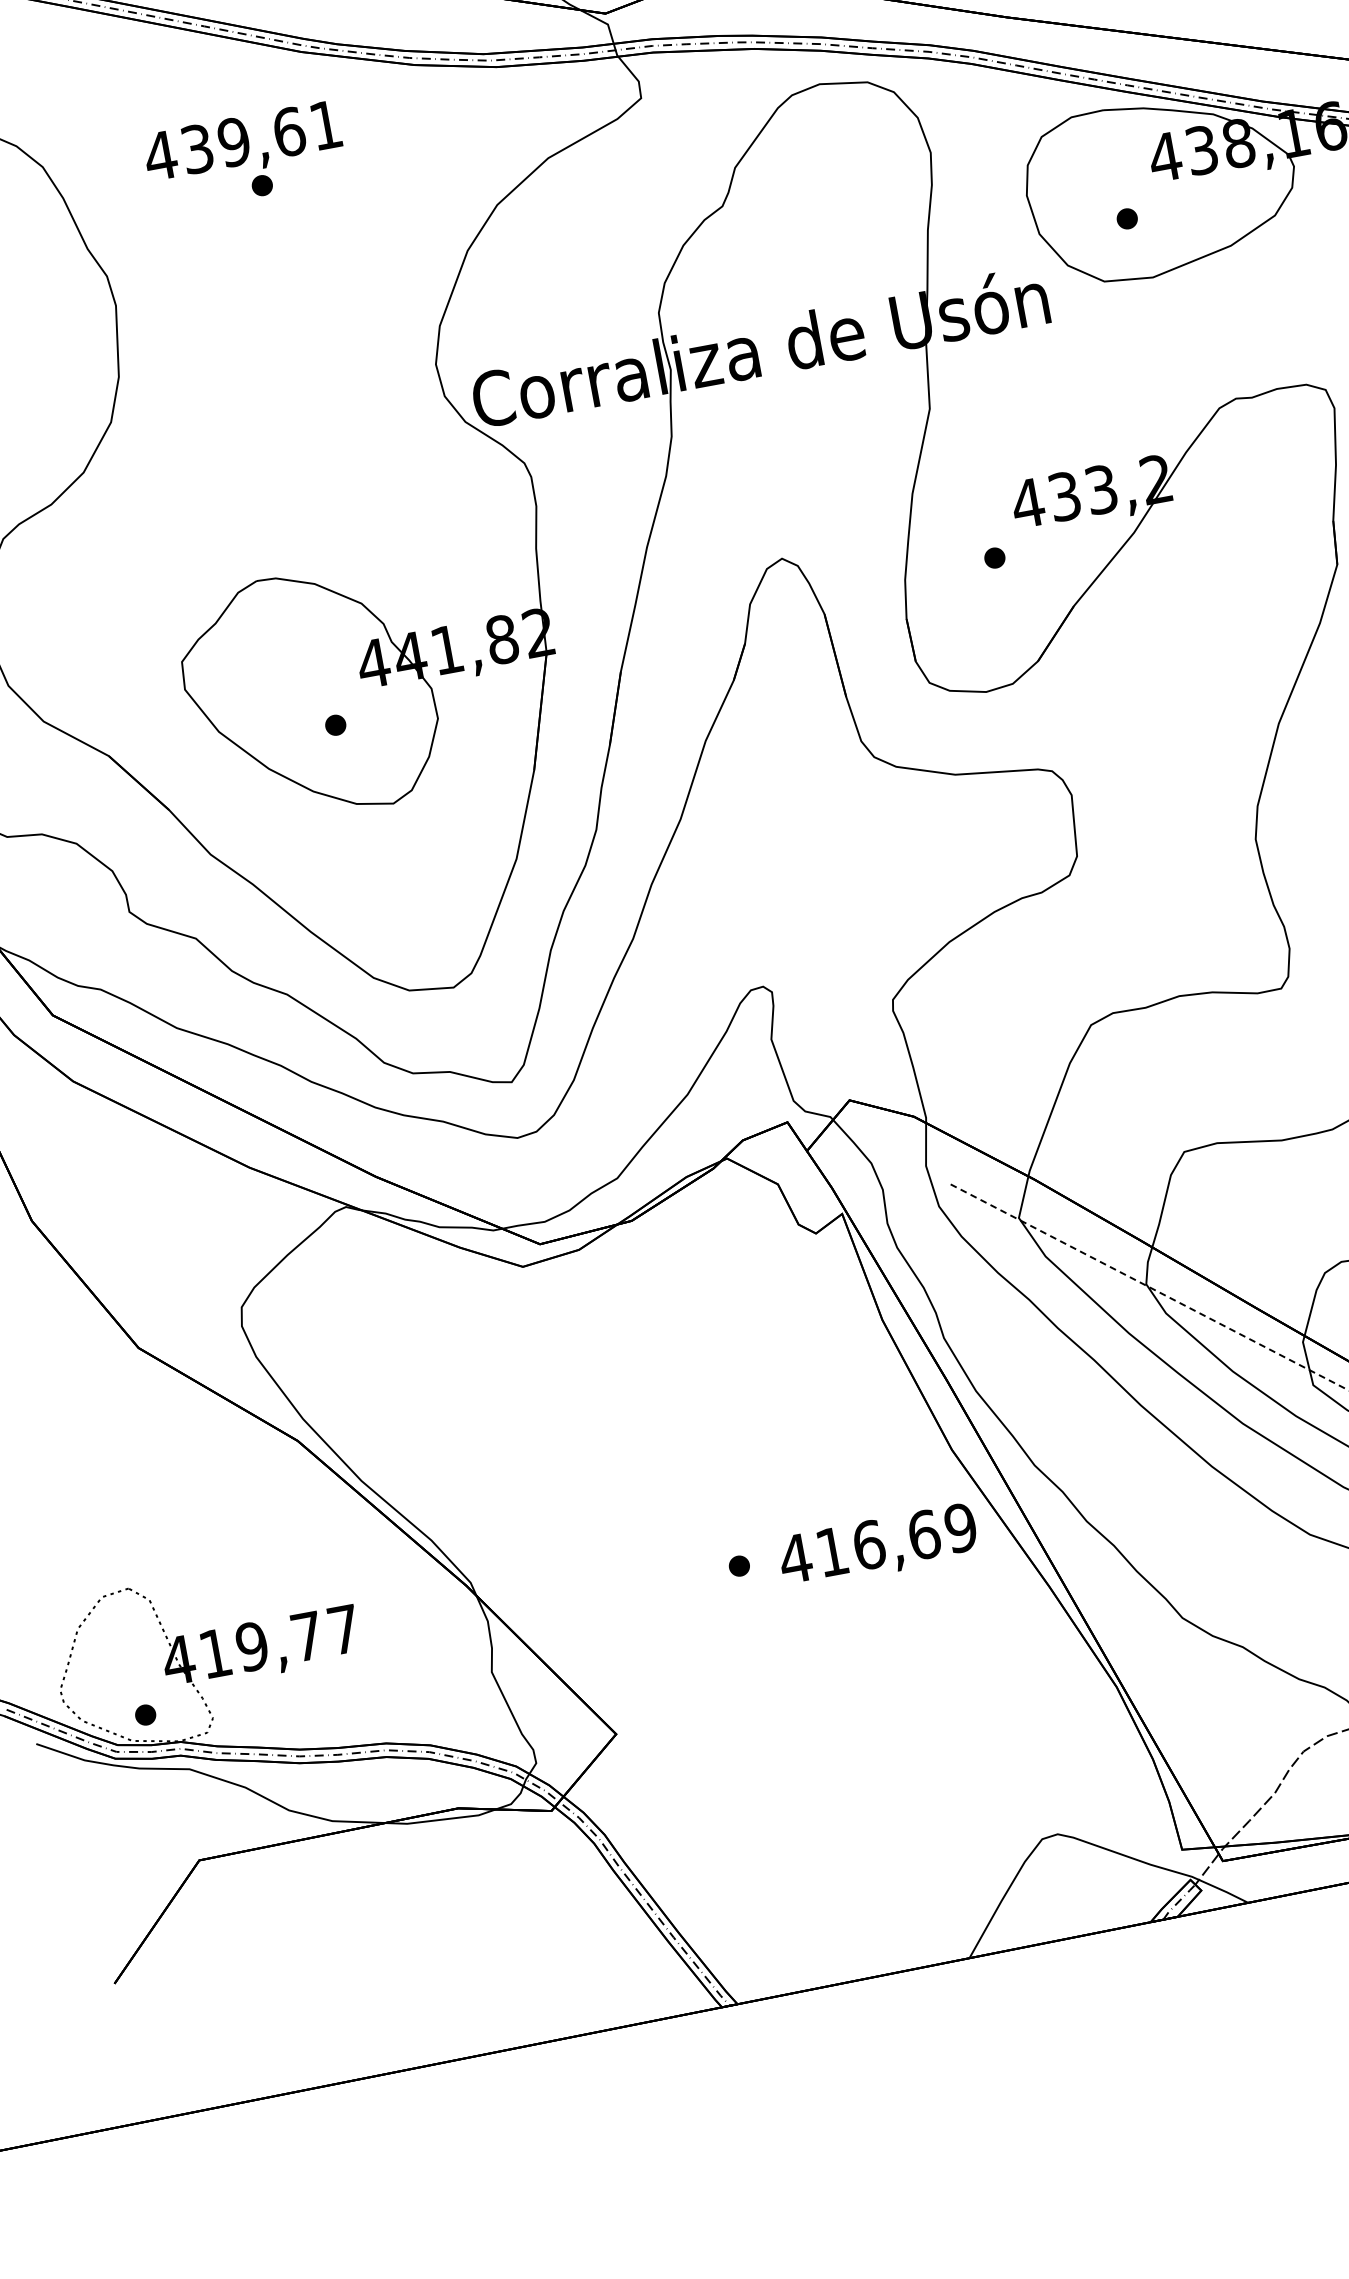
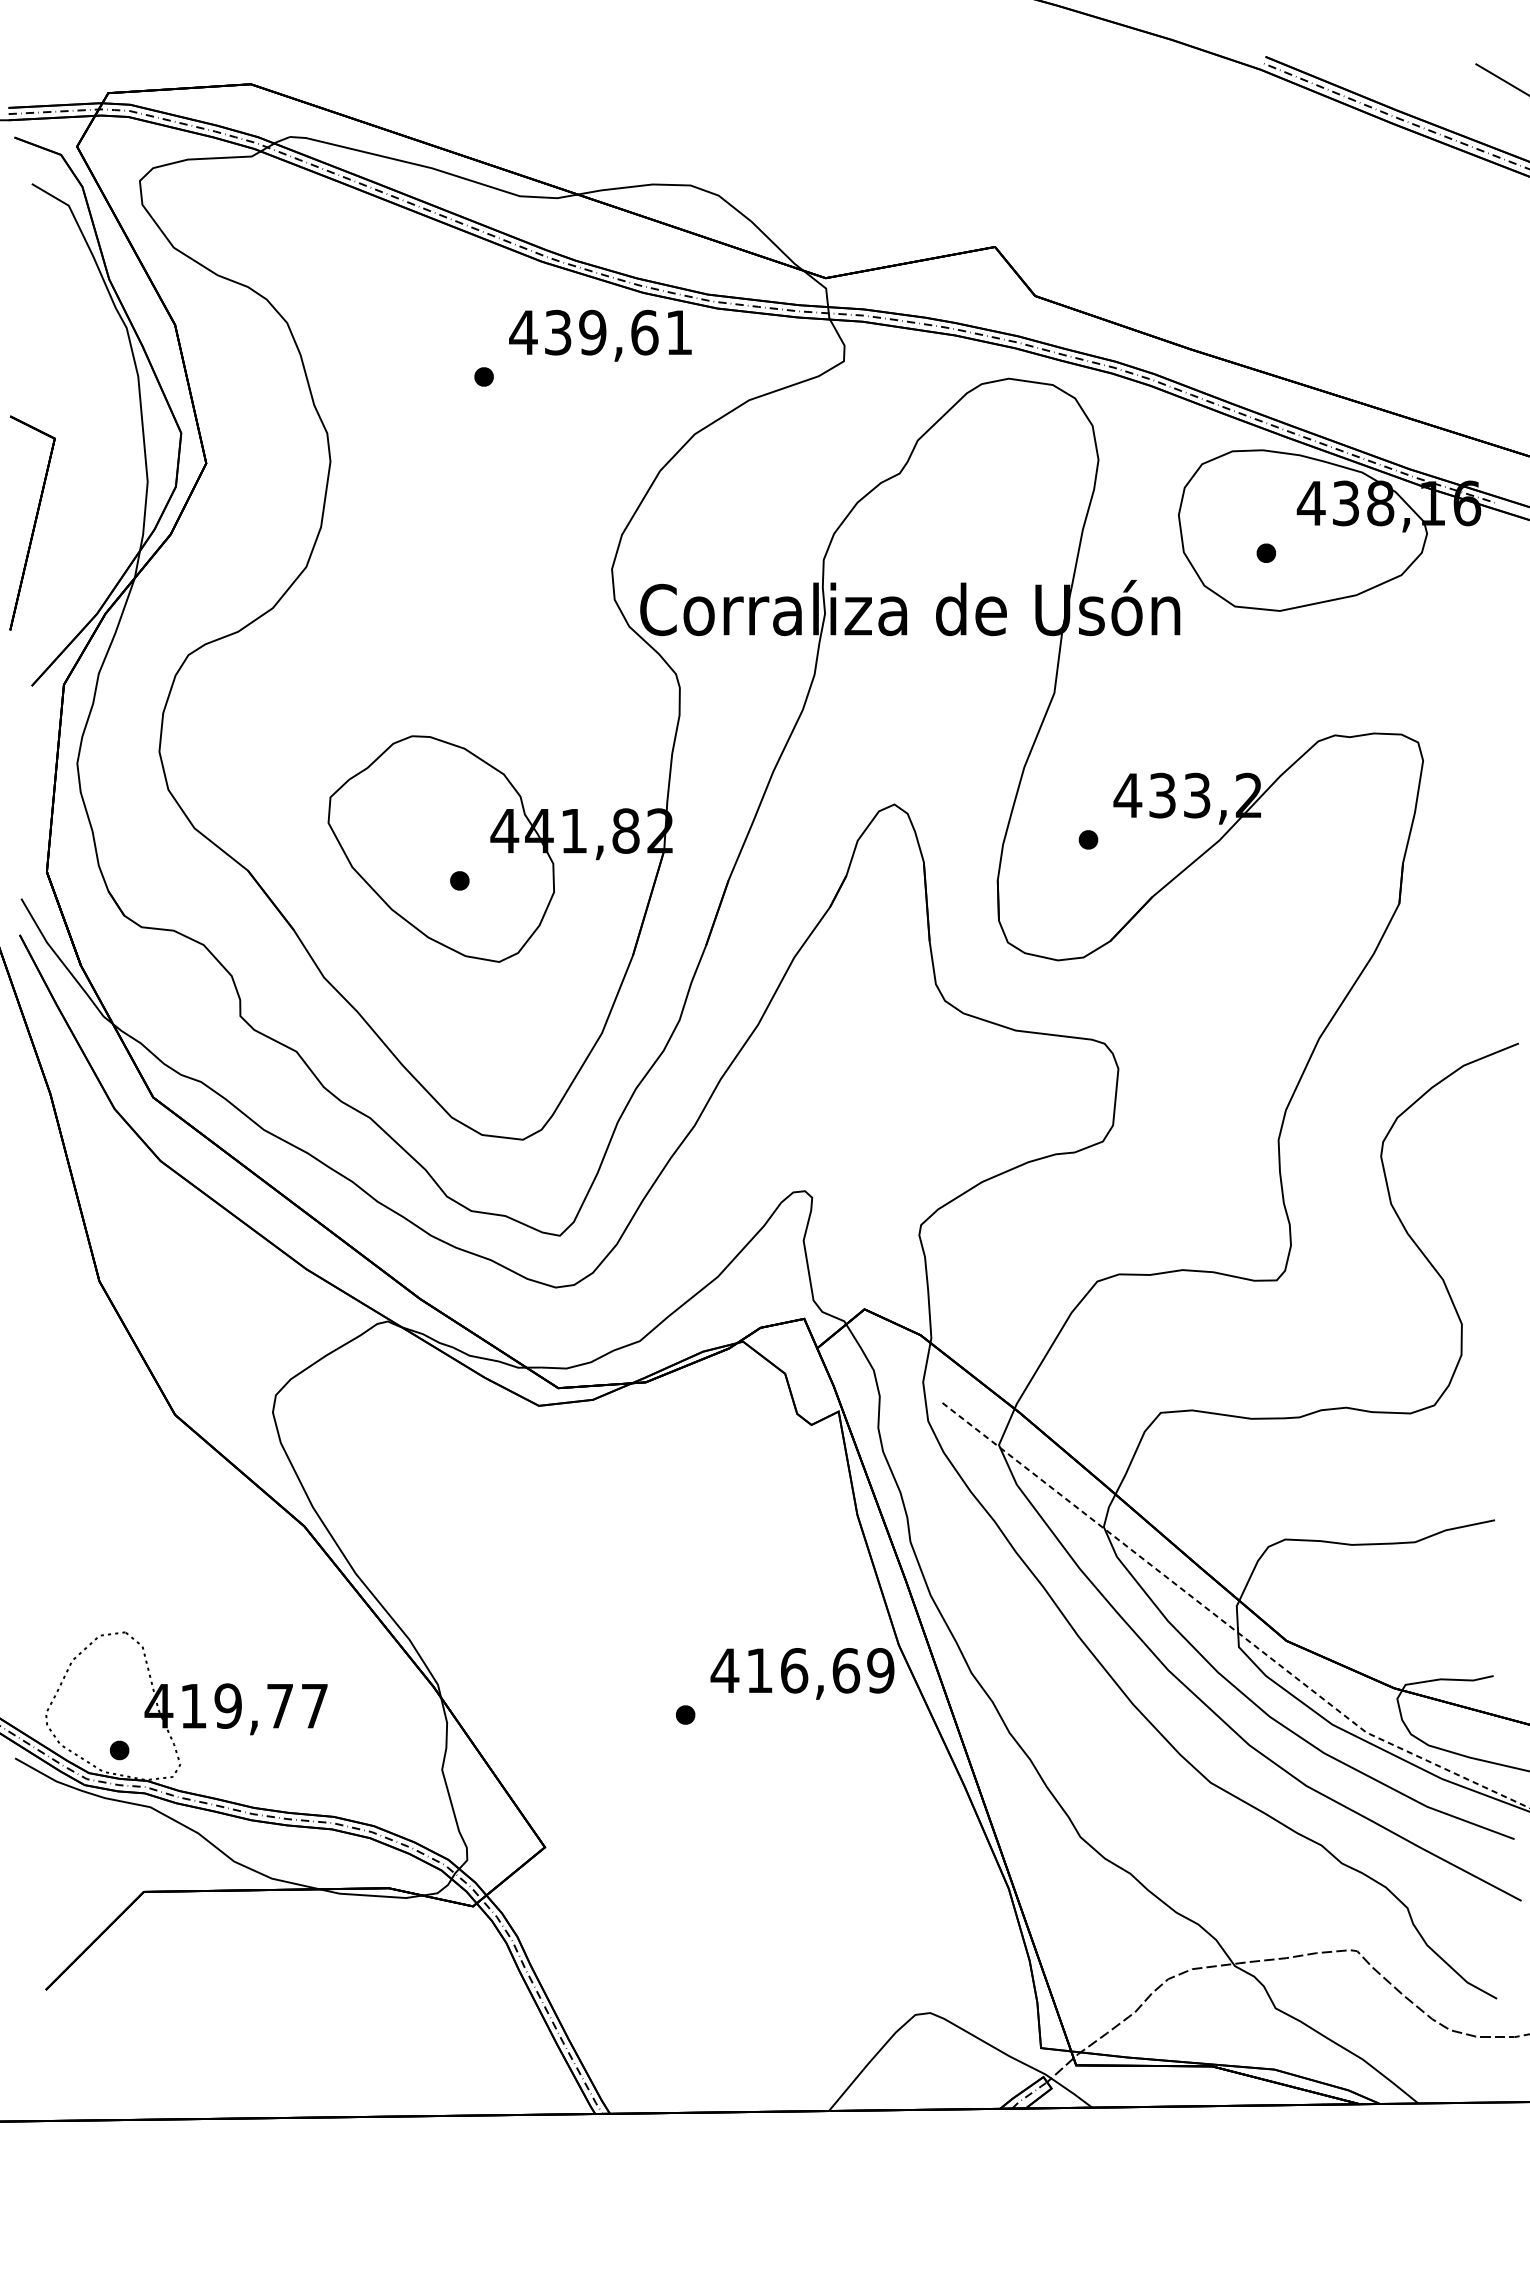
text: (242, 143) -> (600, 335), moved
text: (878, 1546) -> (802, 1673), moved

